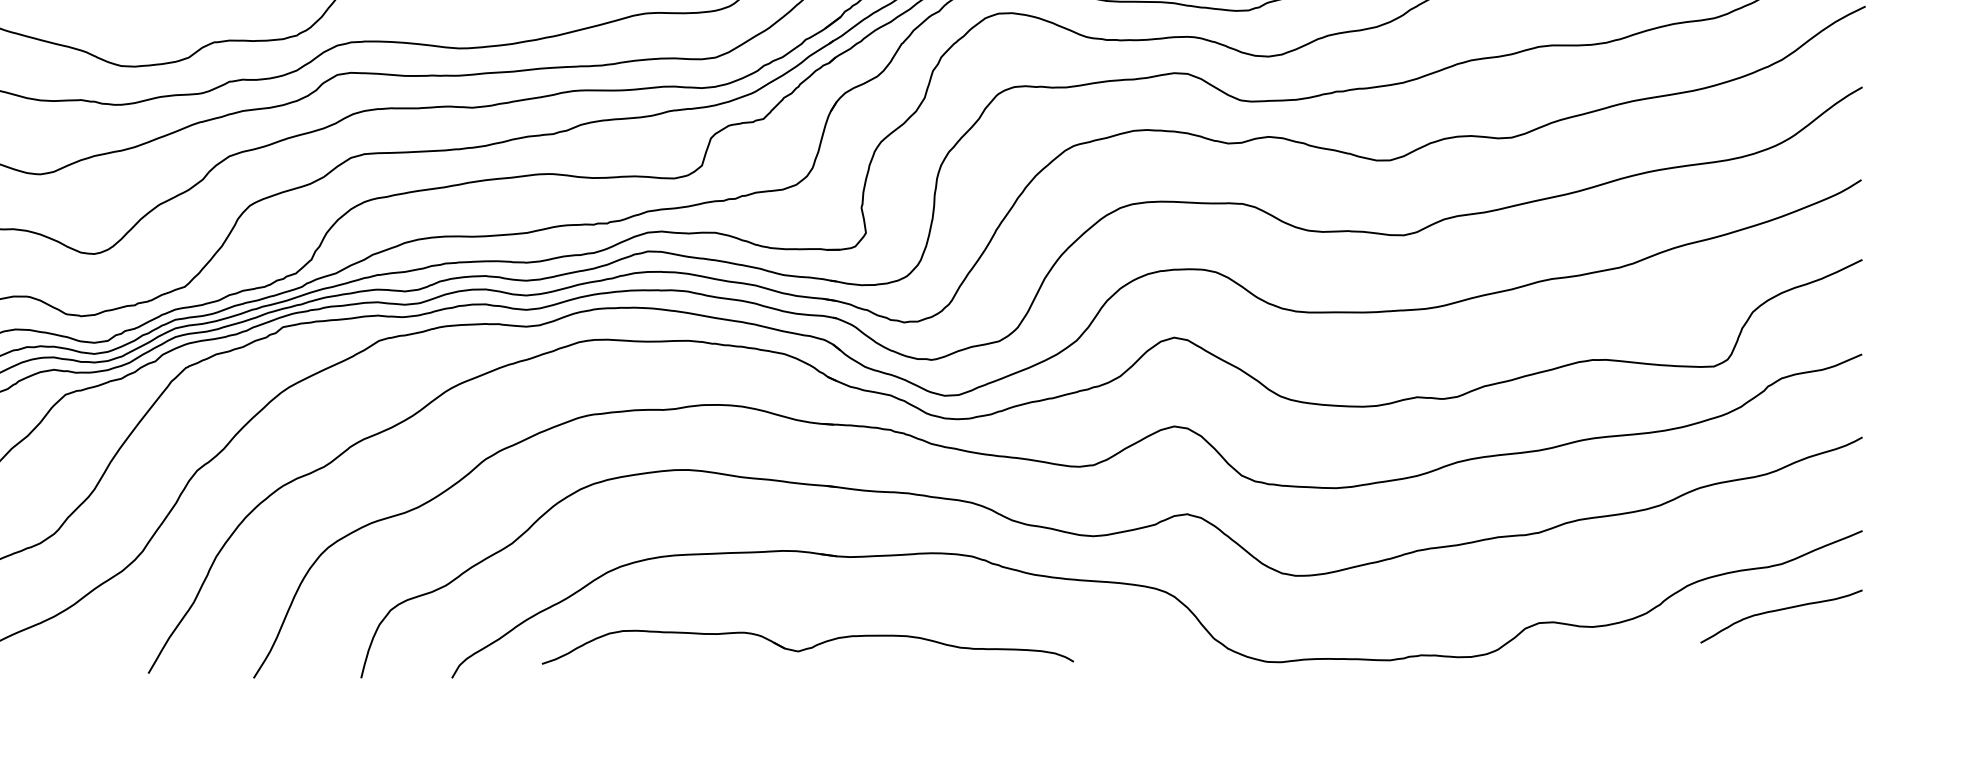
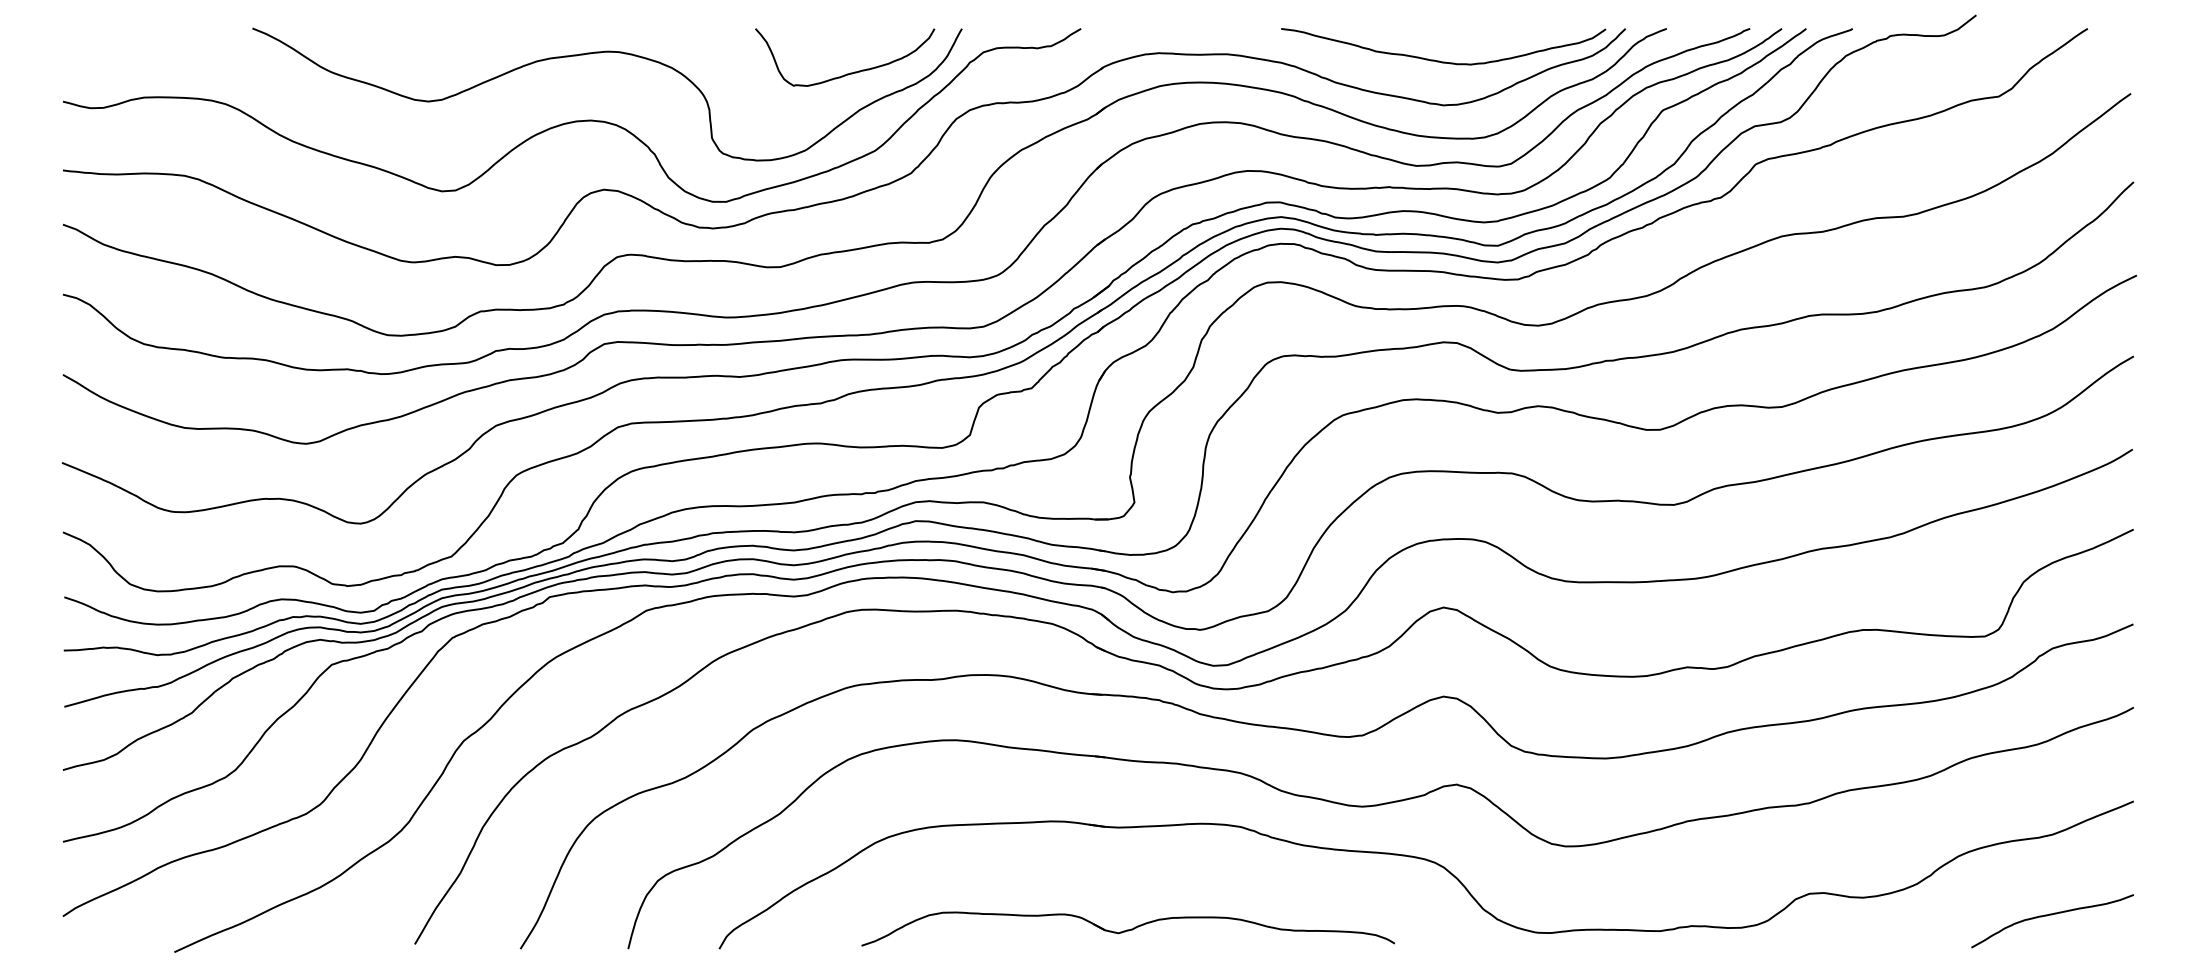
curve: (1781, 610) -> (2052, 915), moved
part: (807, 646) -> (1127, 928), moved

